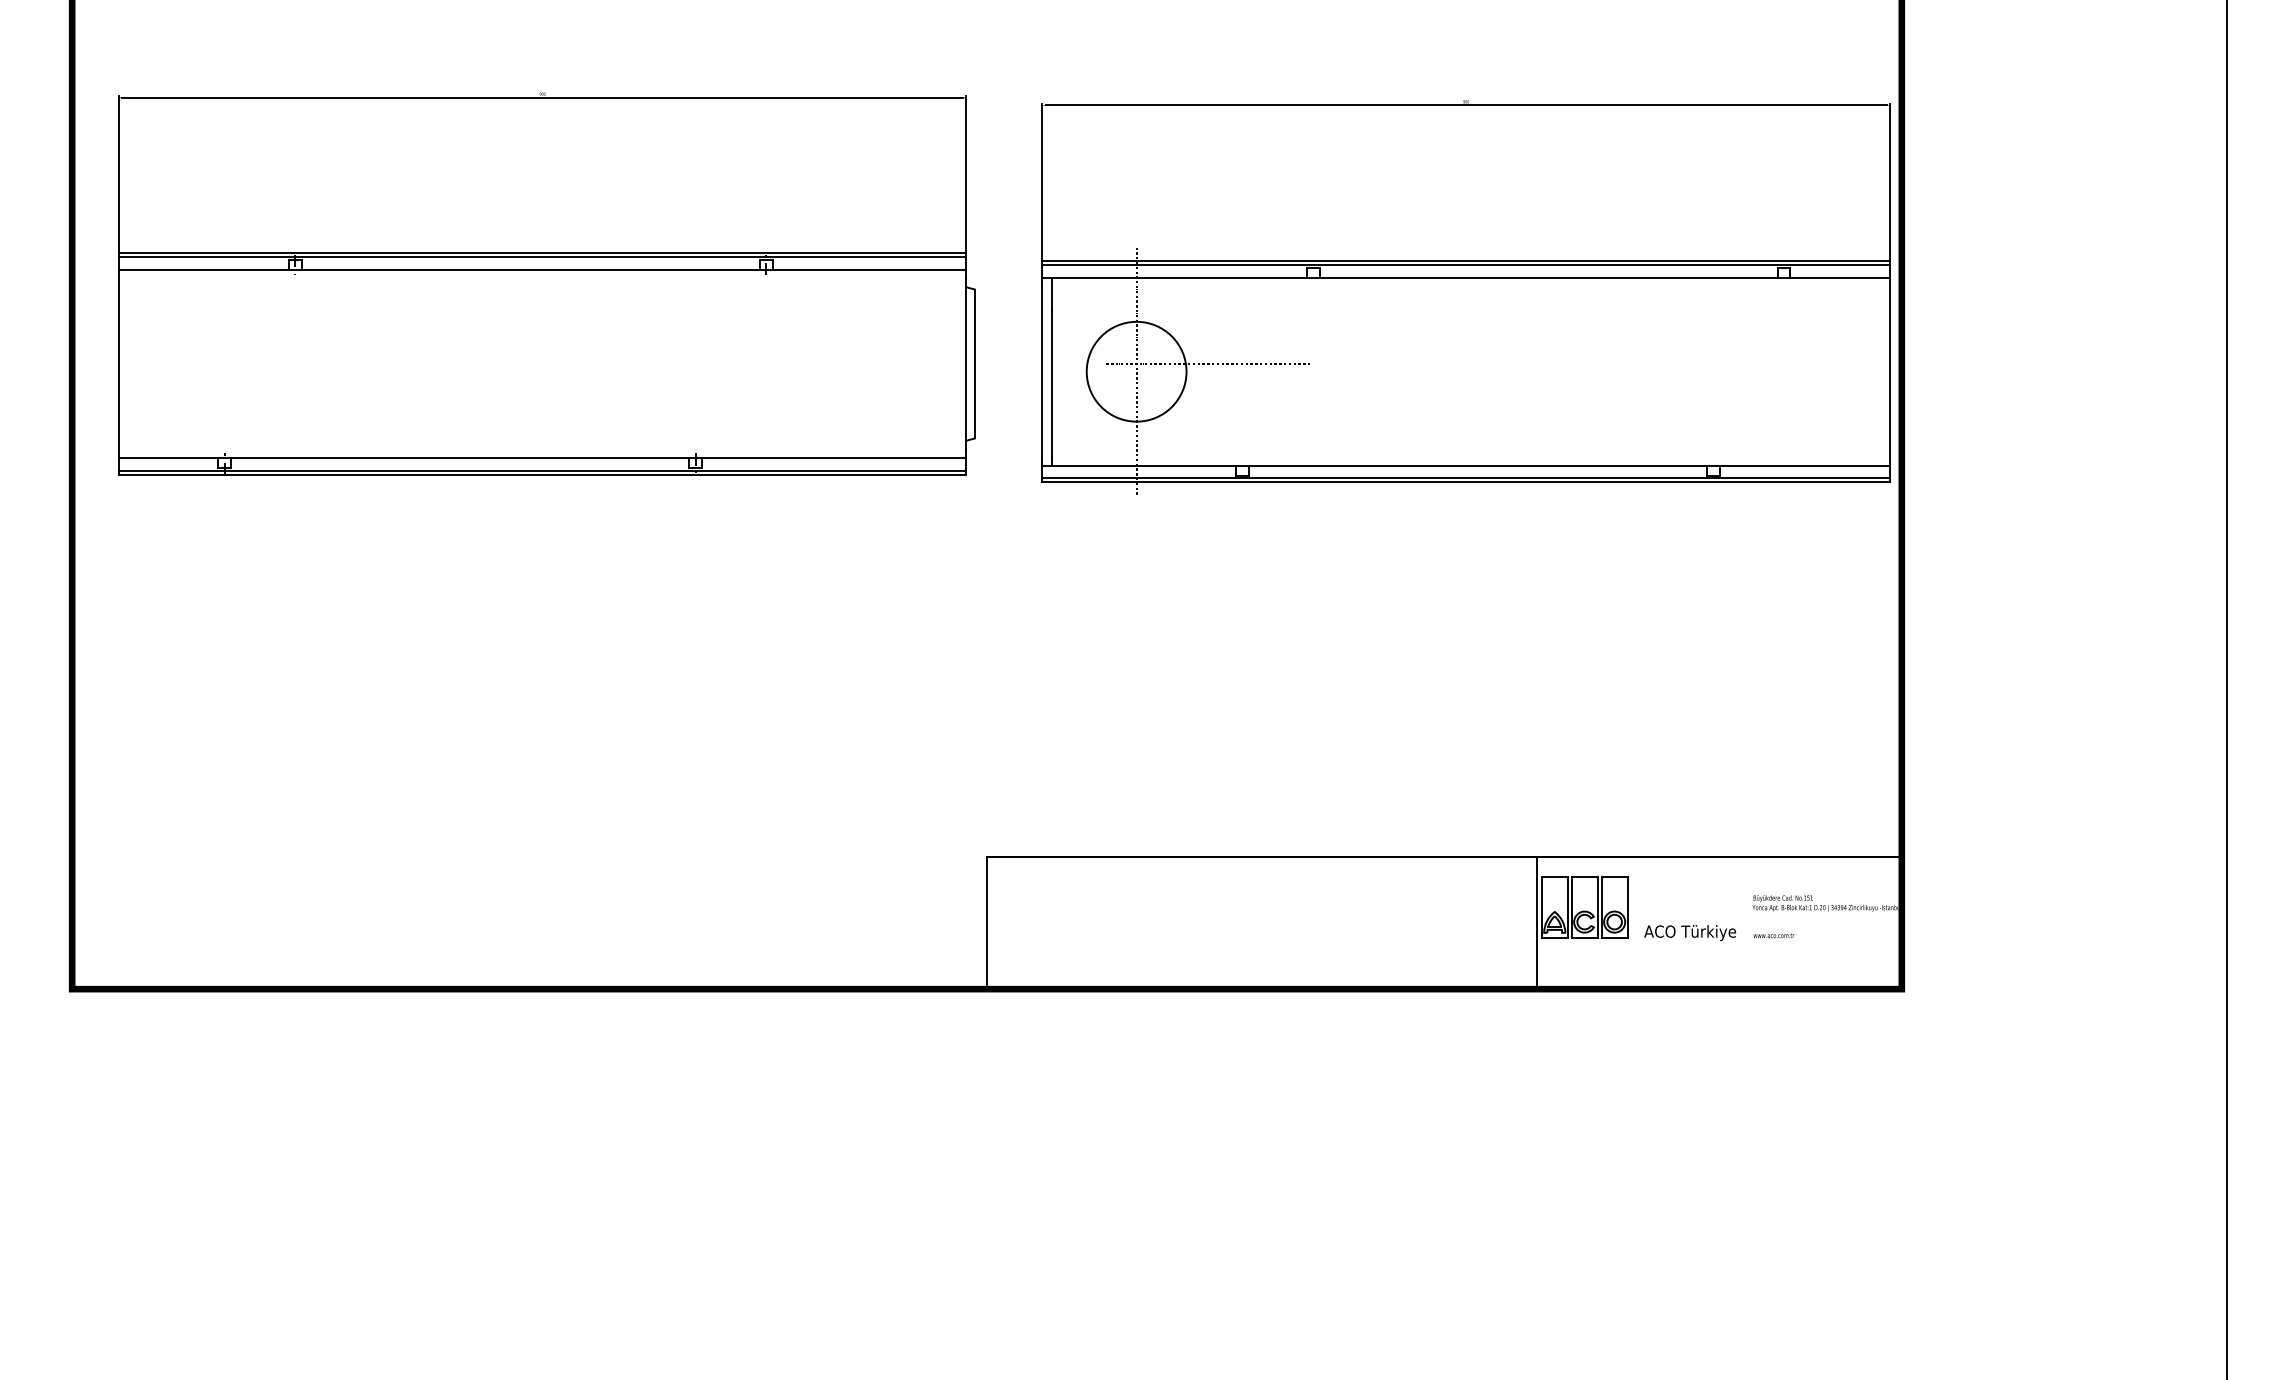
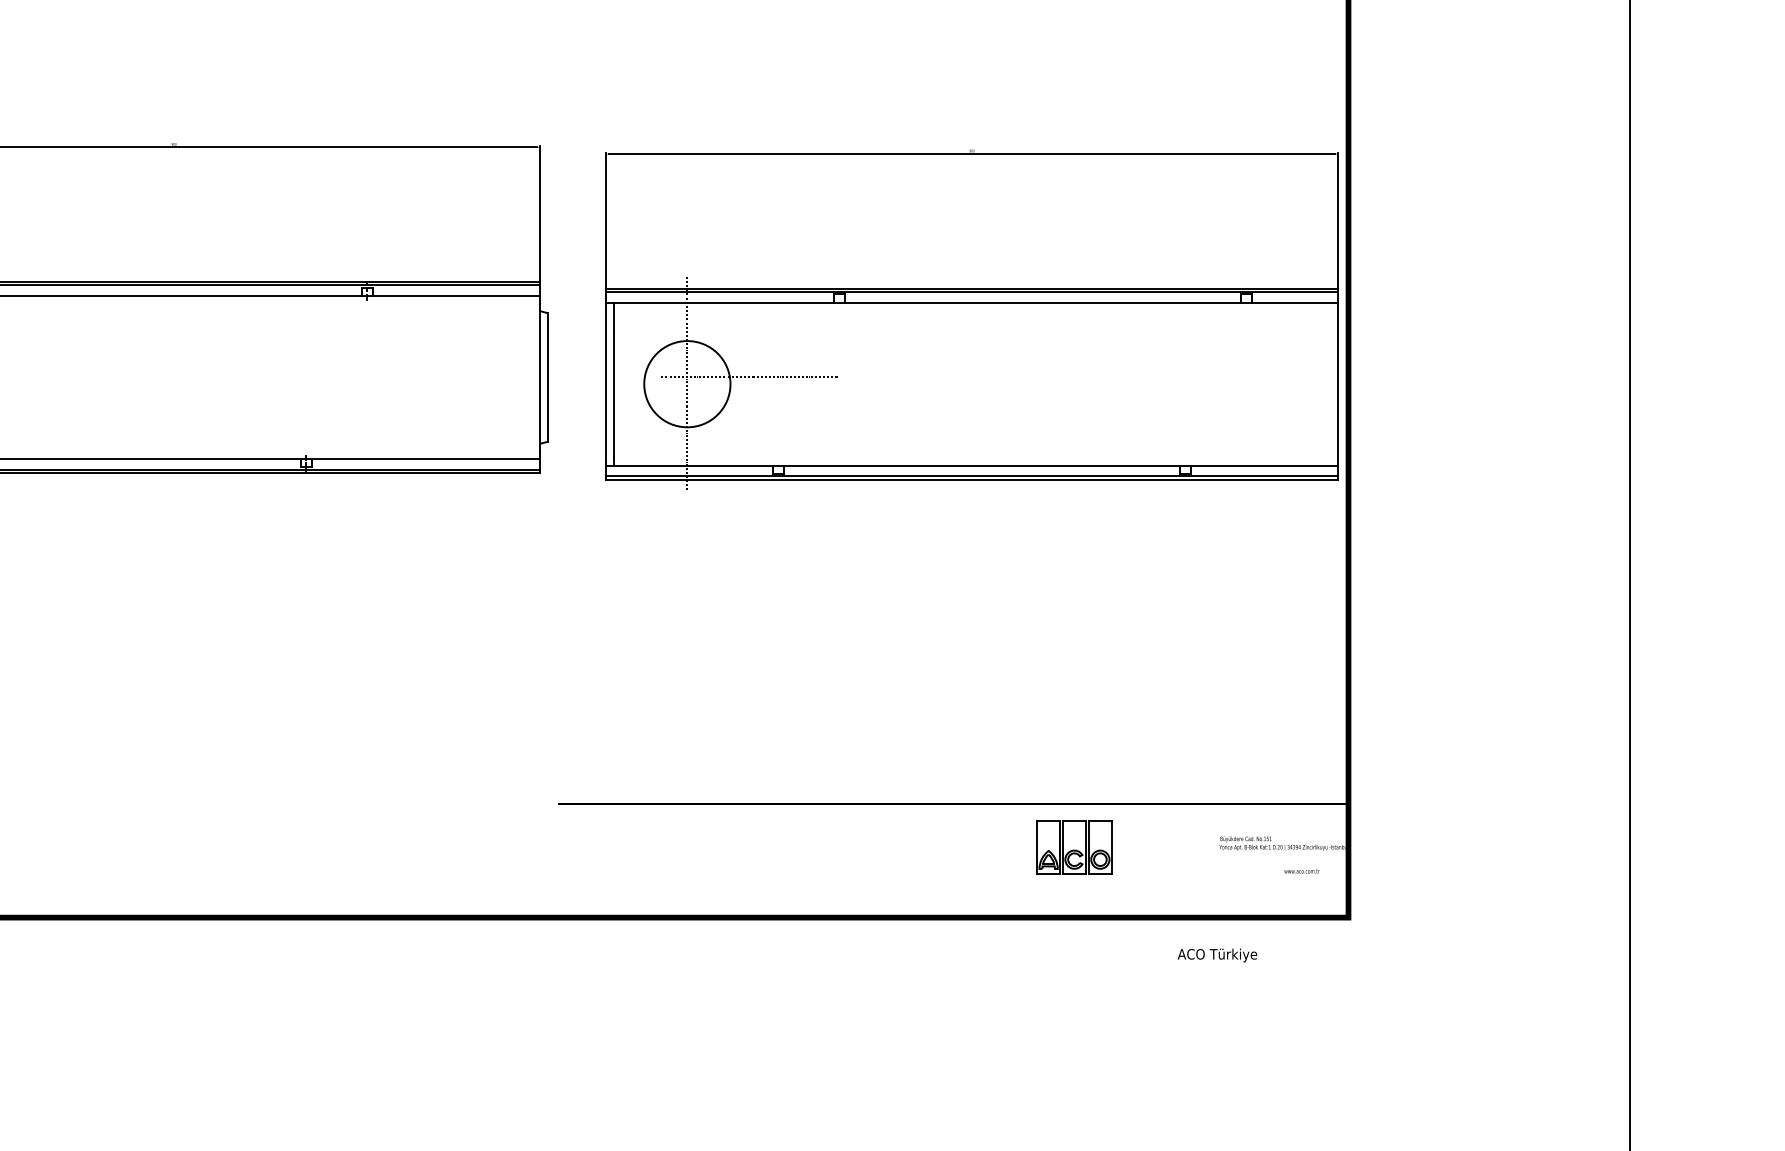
line: (986, 923) -> (557, 860), removed
line: (1537, 923) -> (1033, 860), removed
text: (1690, 933) -> (1217, 955), moved
text: (1773, 935) -> (1301, 871), moved

